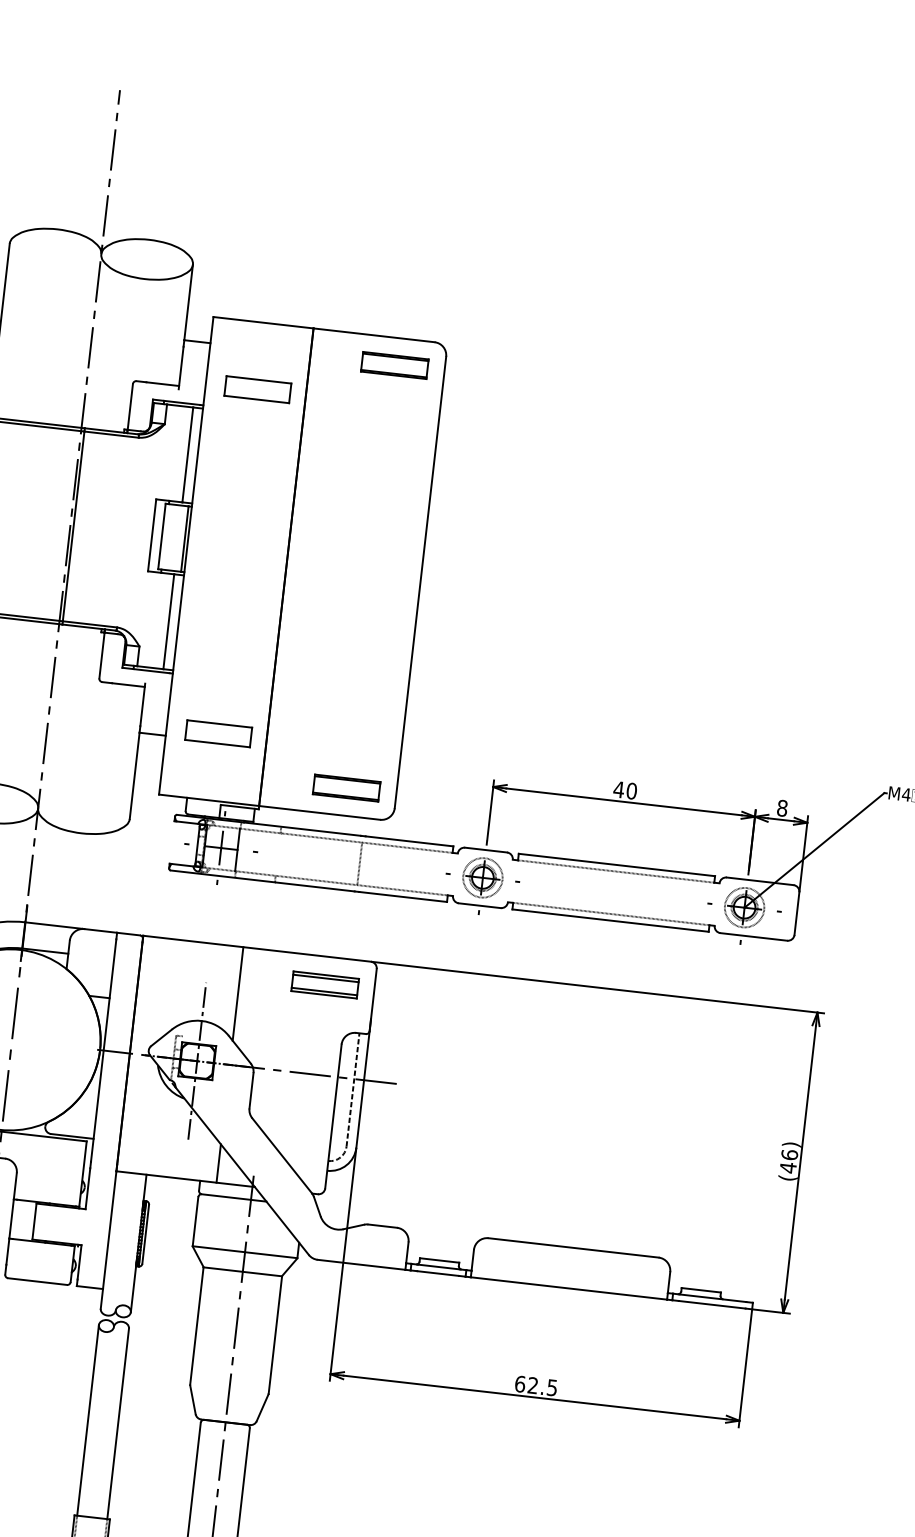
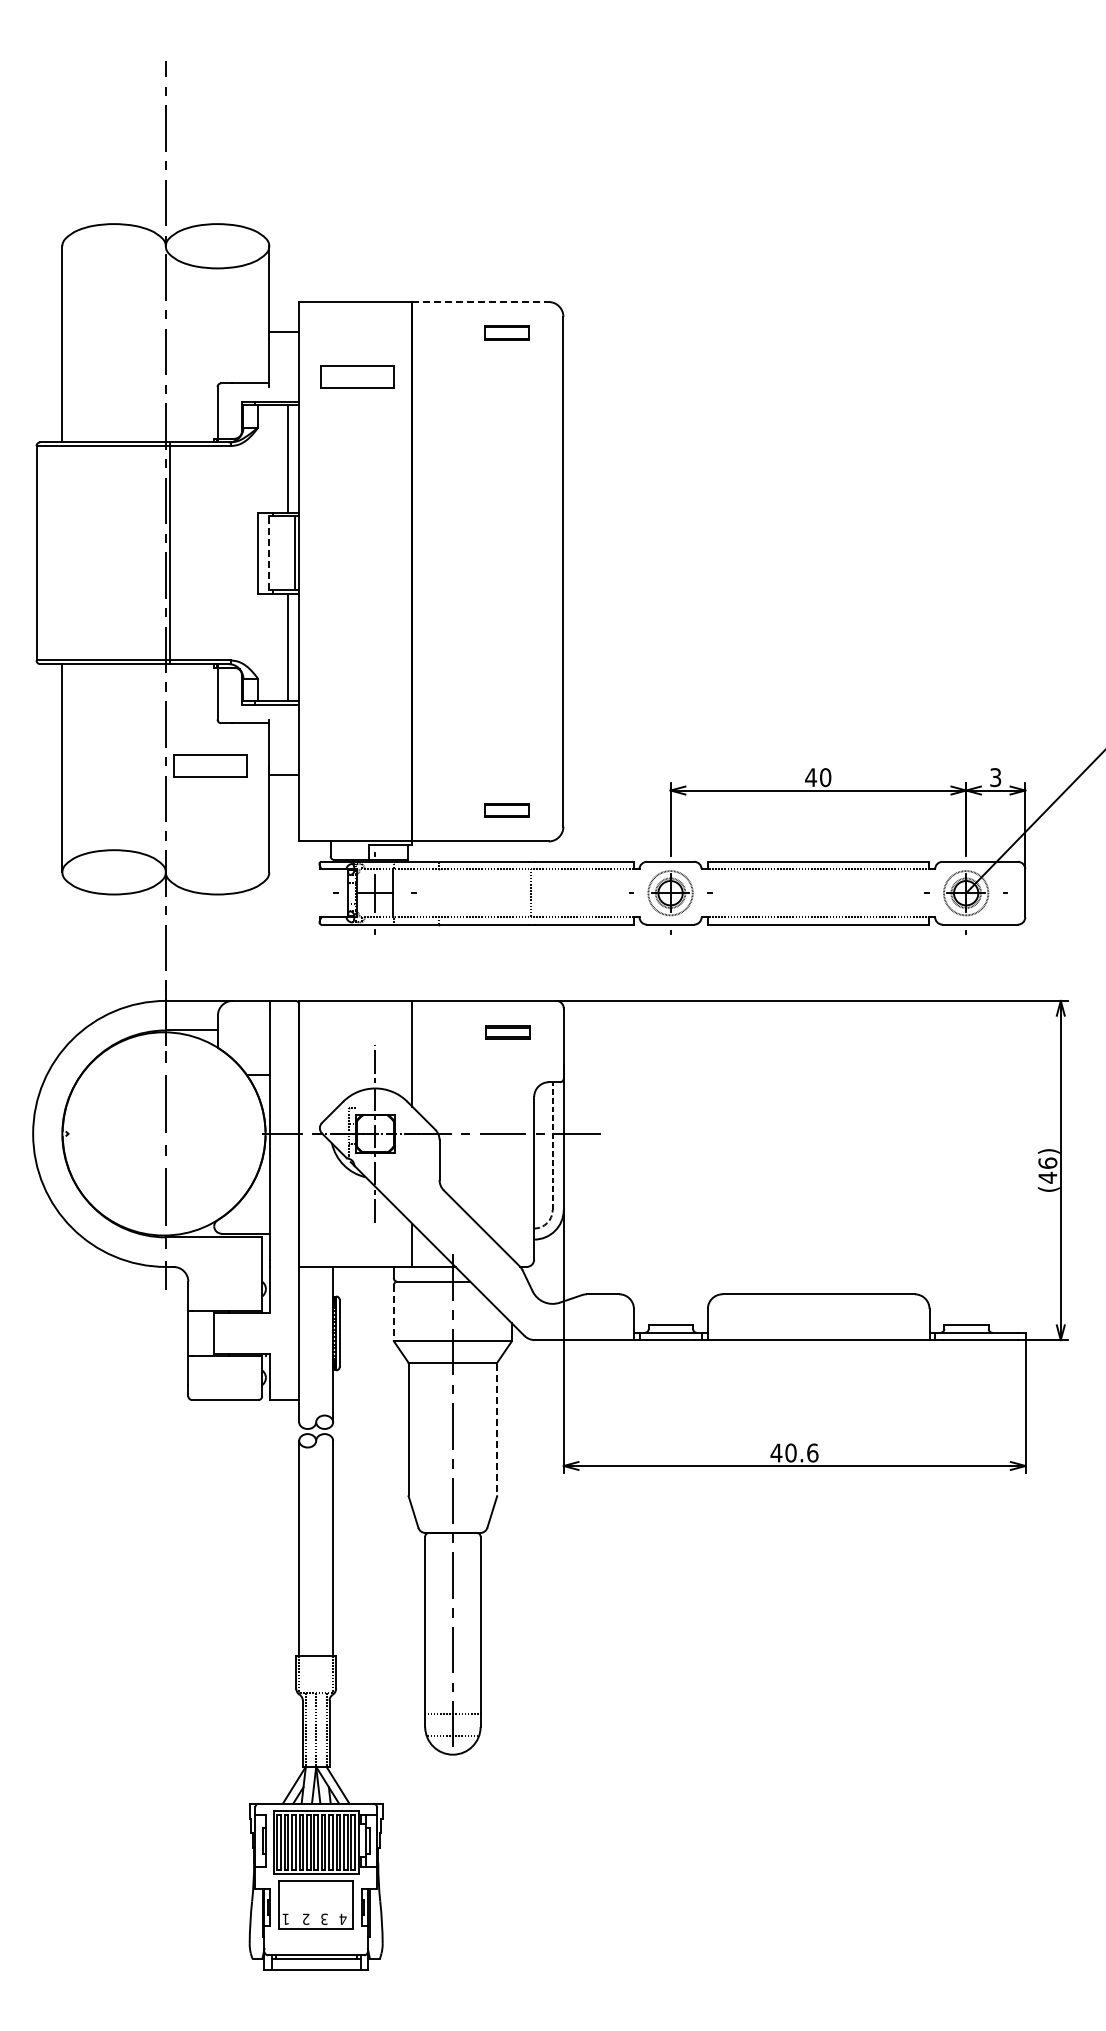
line: (374, 335) -> (480, 302), solid -> dashed
part: (394, 364) -> (506, 332), size x0.6
line: (162, 536) -> (269, 553), solid -> dashed
part: (218, 733) -> (210, 765), moved
part: (346, 788) -> (506, 810), size x0.6
text: (782, 808) -> (995, 777), 8 -> 3
part: (324, 984) -> (507, 1032), size x0.6
line: (195, 1222) -> (393, 1313), solid -> dashed
line: (275, 1335) -> (497, 1429), solid -> dashed
text: (536, 1385) -> (794, 1452), 62.5 -> 40.6

